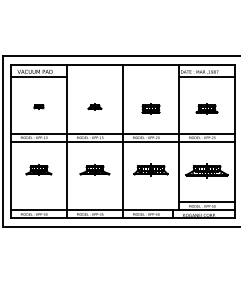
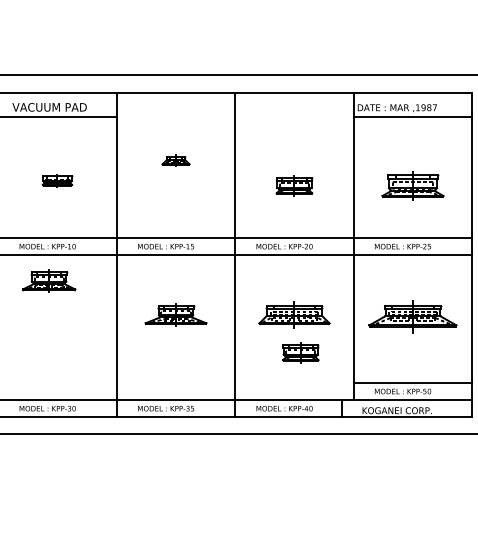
part: (38, 106) -> (56, 180), size x1.6
part: (94, 106) -> (175, 159), moved
part: (206, 108) -> (411, 184), size x1.4
part: (38, 169) -> (48, 279), moved
part: (153, 187) -> (299, 351), added

